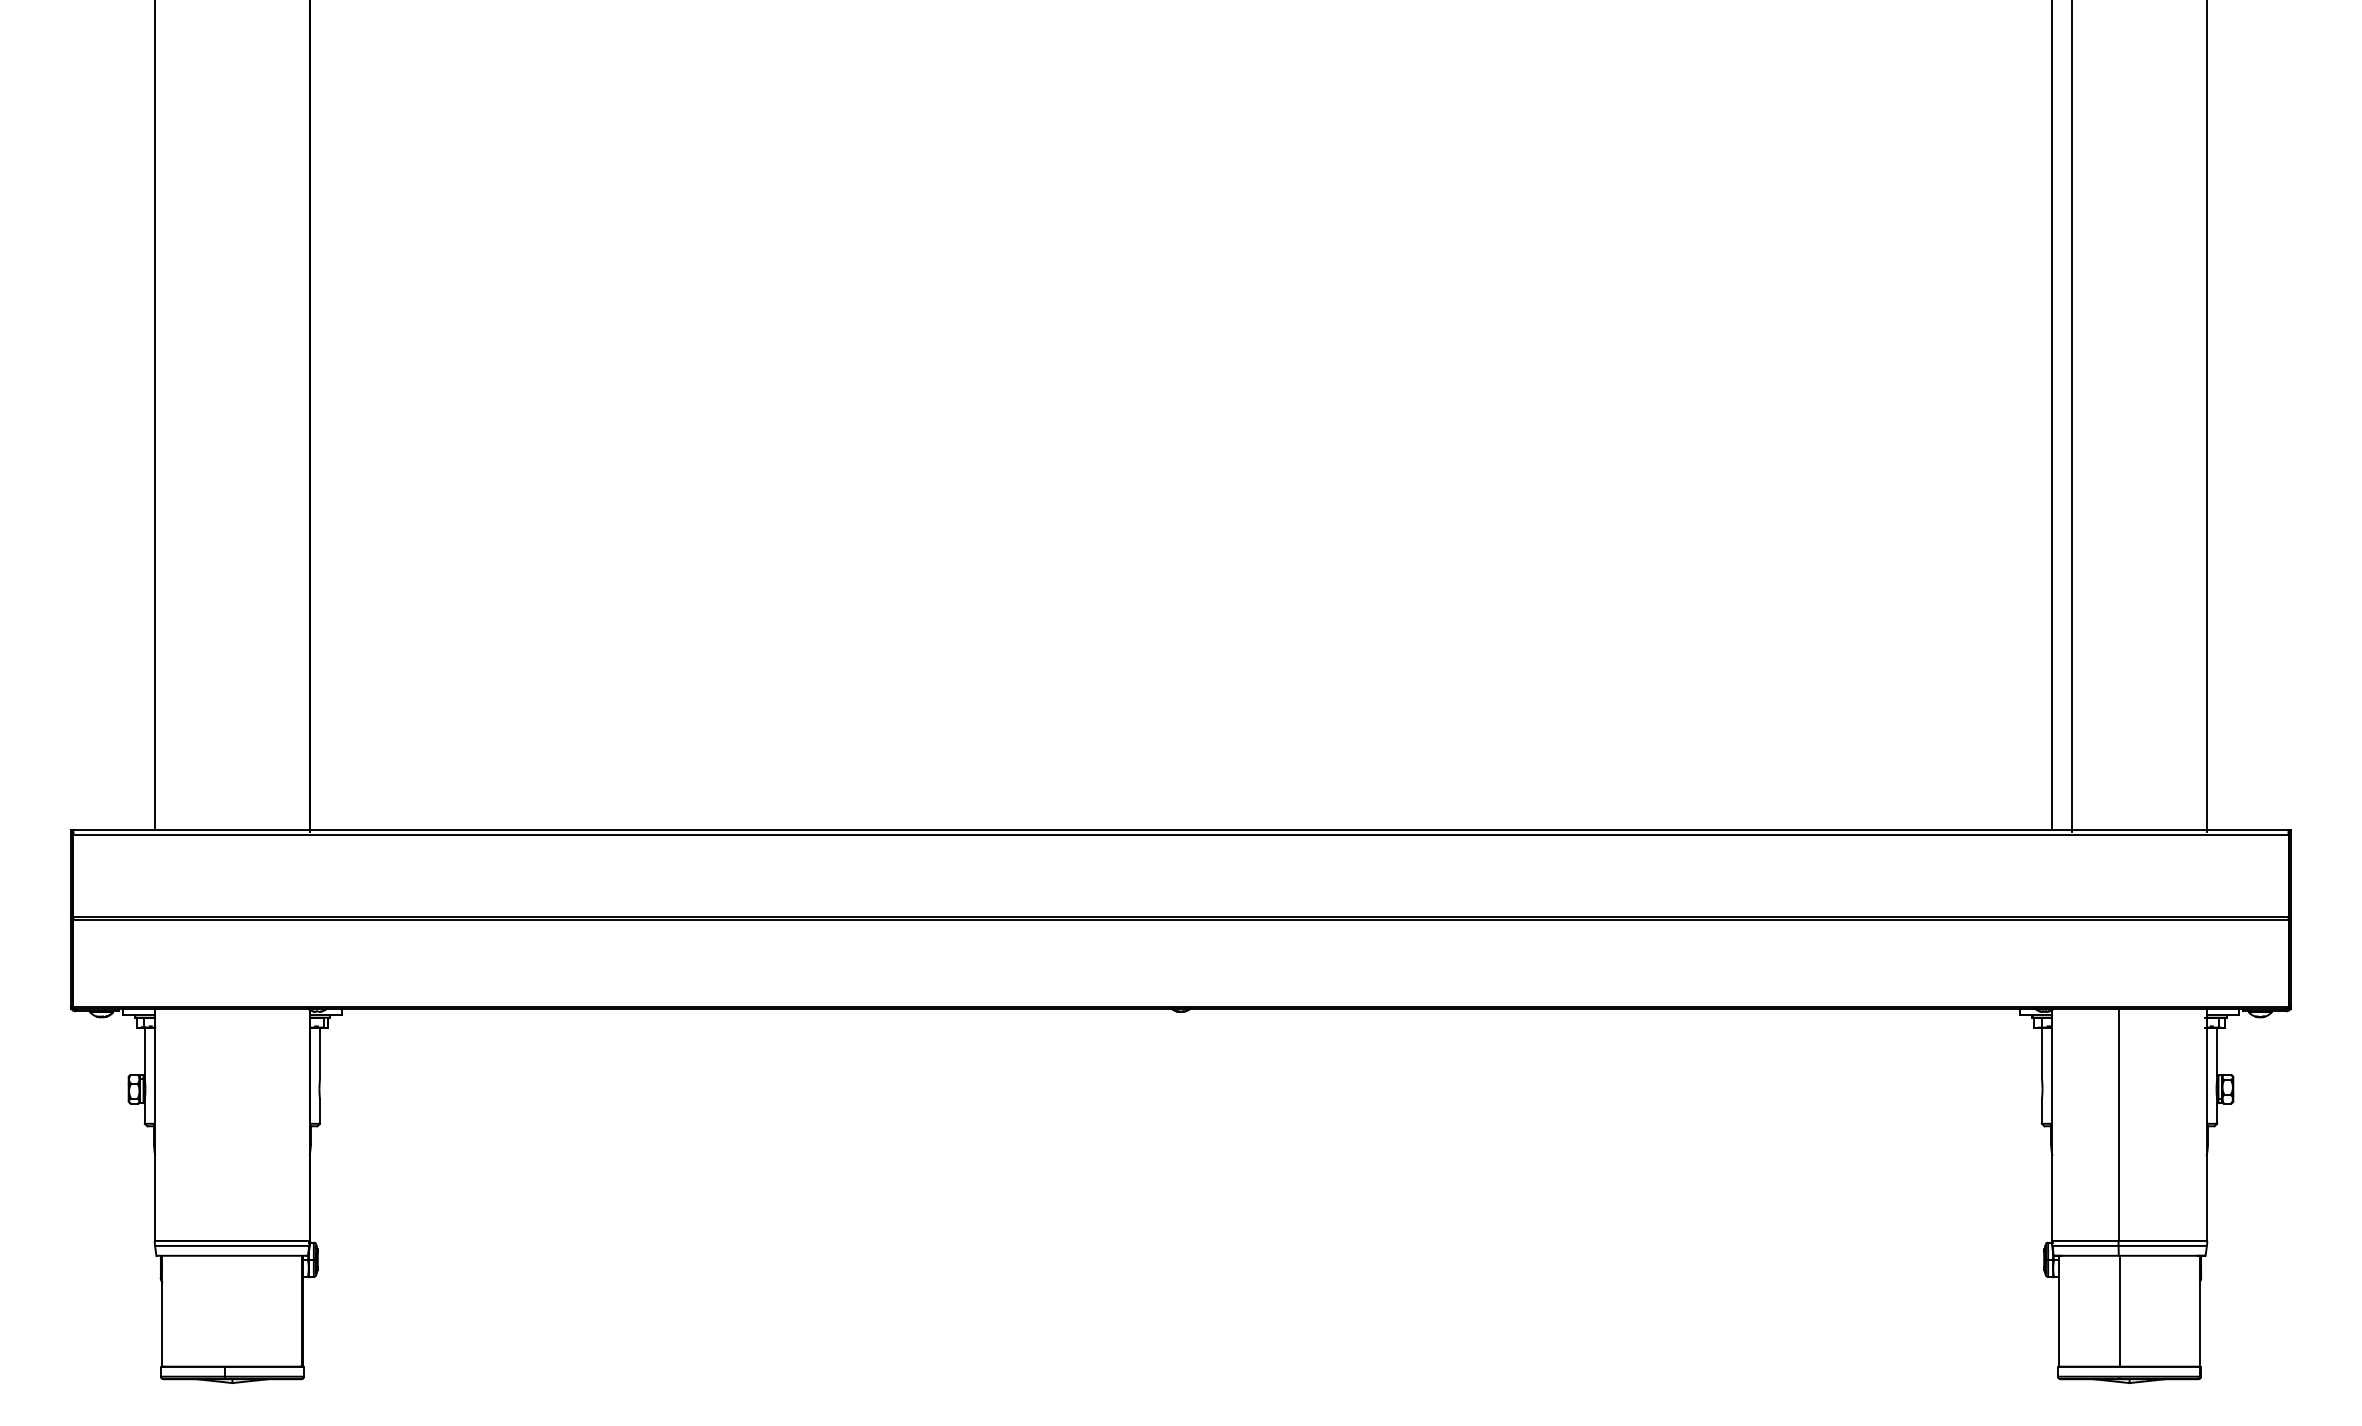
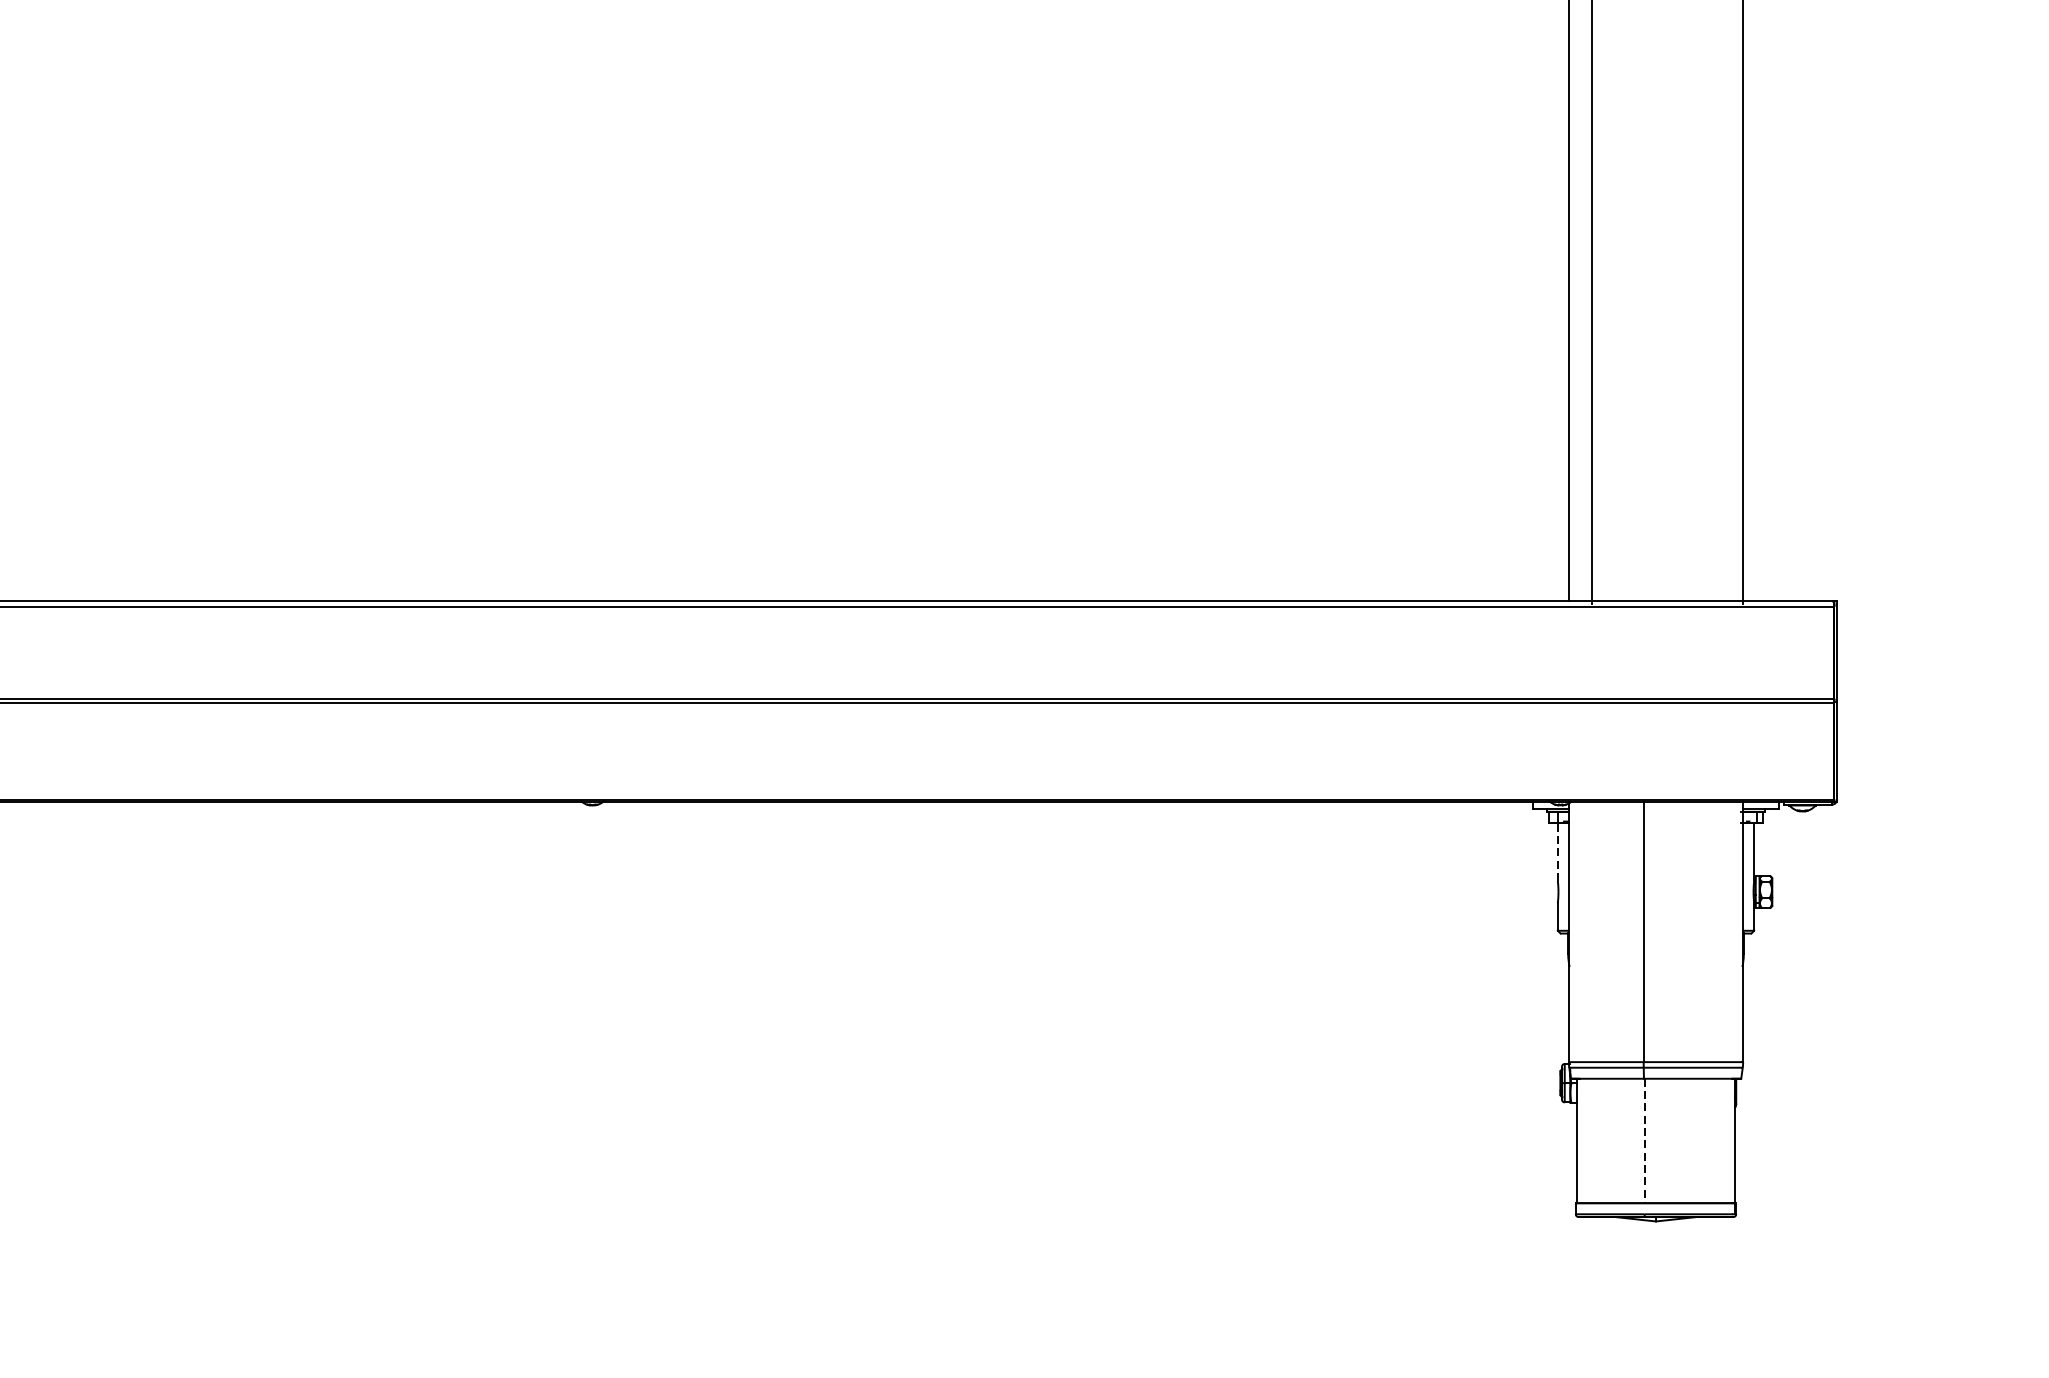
line: (2041, 1052) -> (1557, 850), solid -> dashed
line: (2119, 1311) -> (1644, 1141), solid -> dashed

